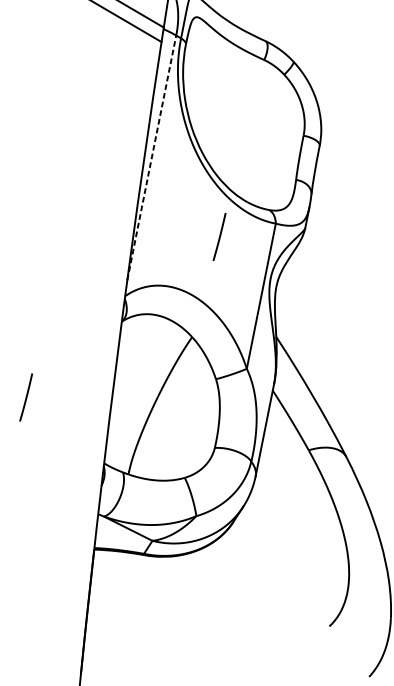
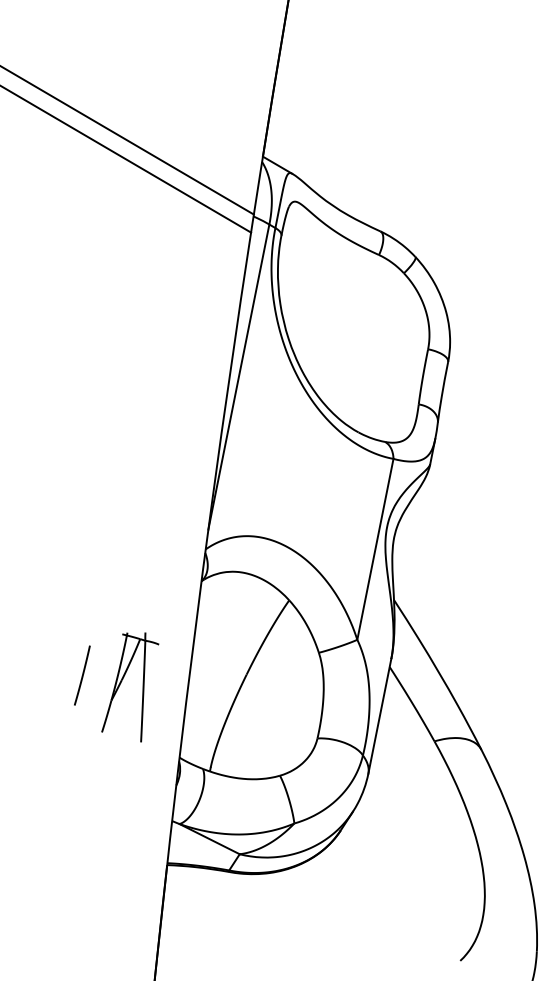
line: (151, 158) -> (238, 377), dashed -> solid
line: (219, 236) -> (323, 475), removed
part: (57, 403) -> (121, 683), added

